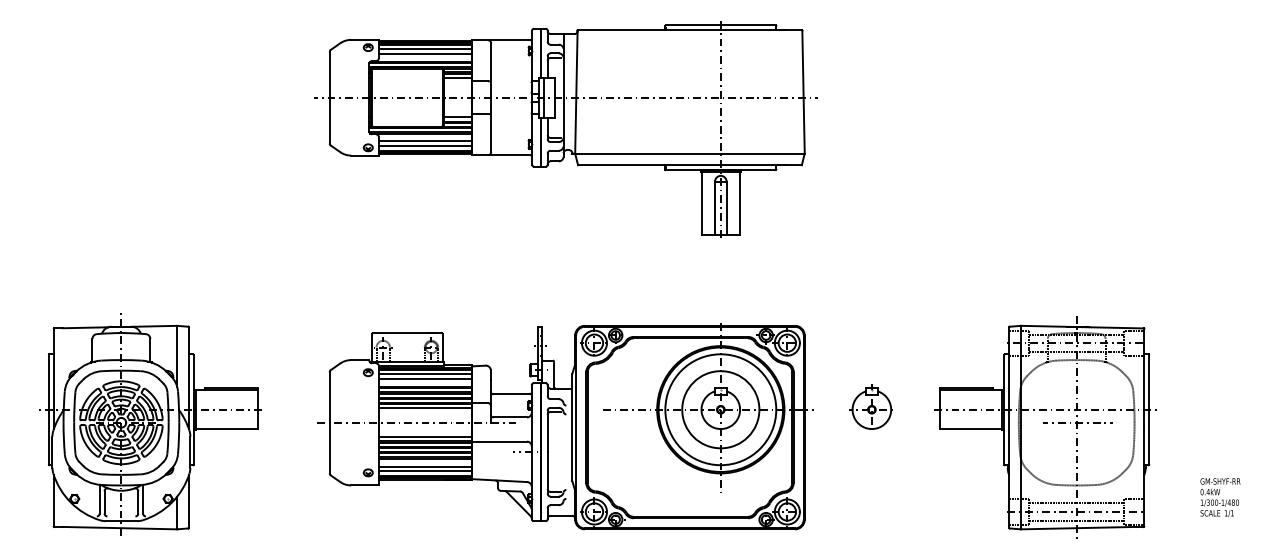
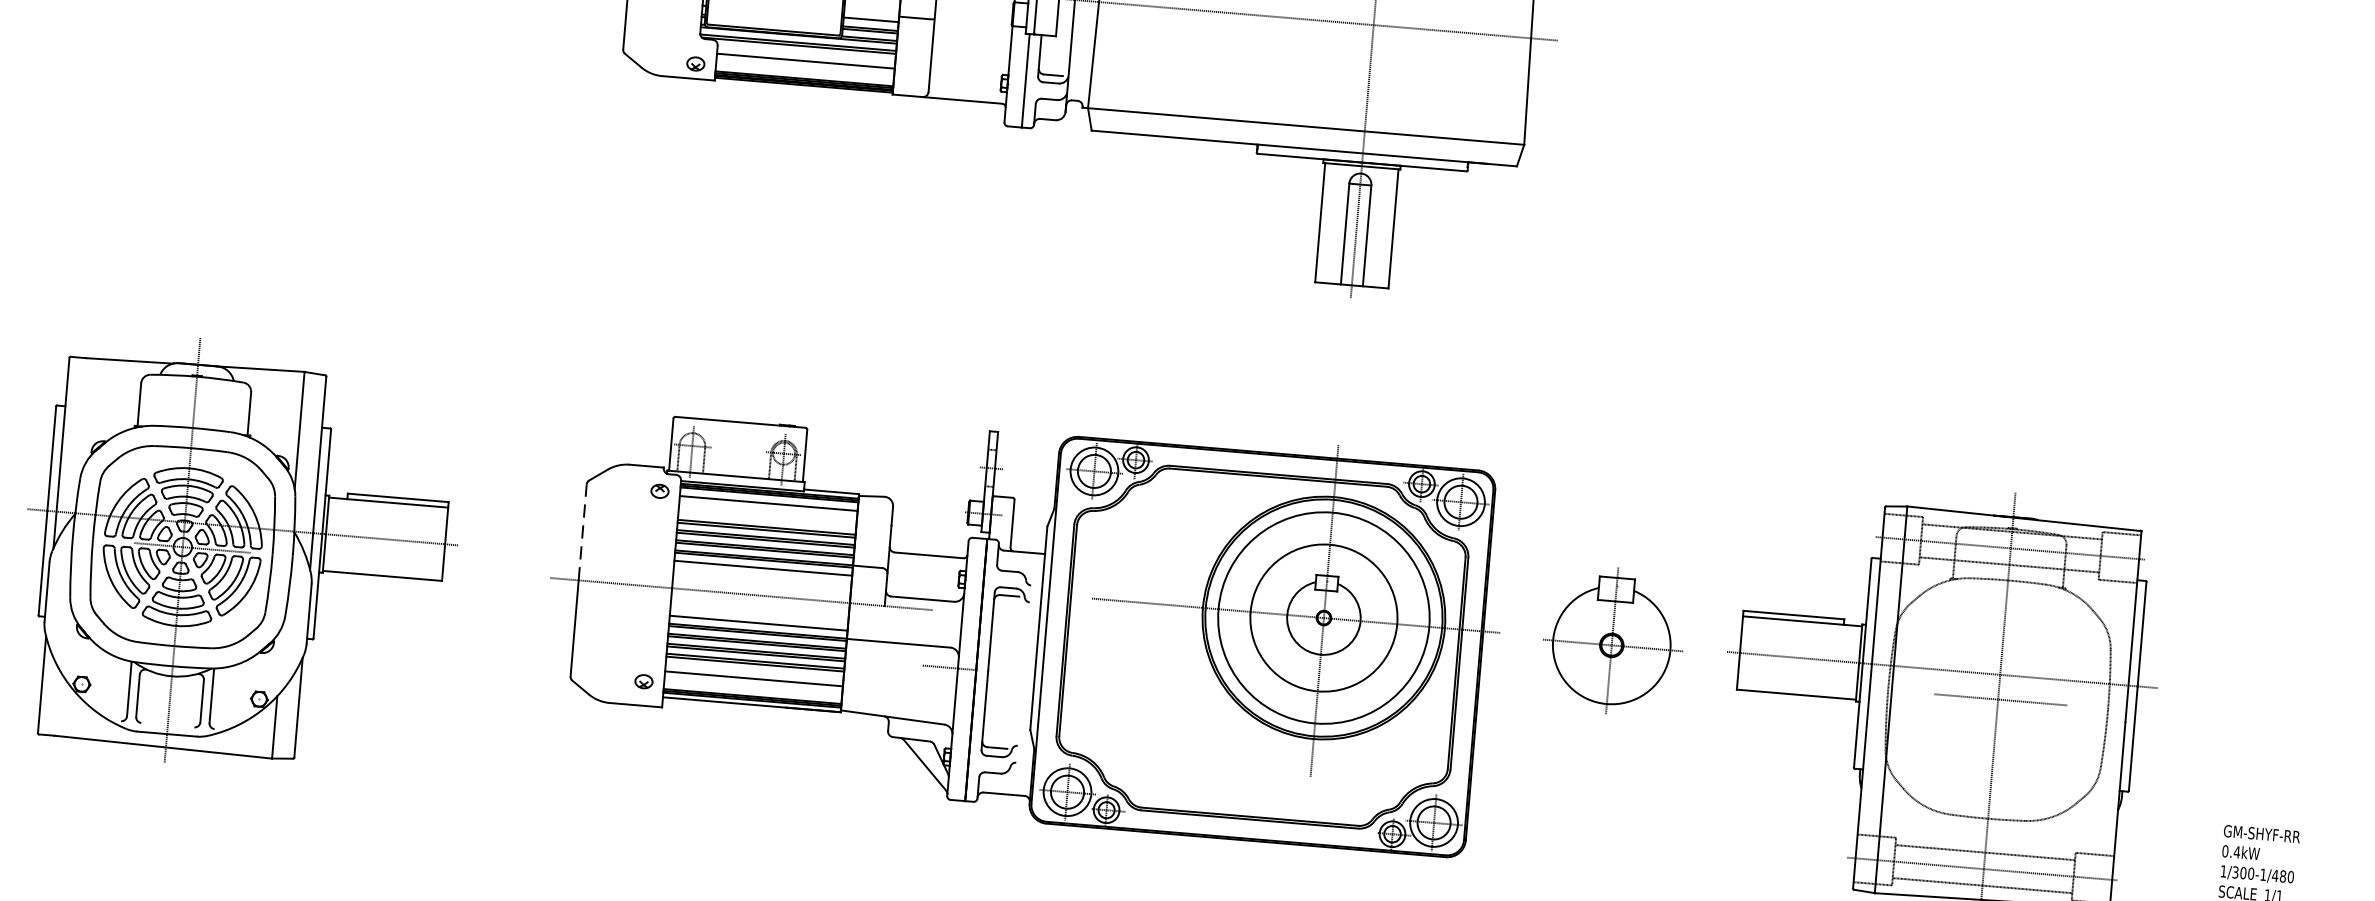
line: (425, 146) -> (804, 70), removed
line: (425, 379) -> (767, 513), removed
line: (329, 396) -> (582, 530), solid -> dashed
part: (870, 406) -> (1608, 635), size x1.6
line: (425, 471) -> (752, 688), removed

